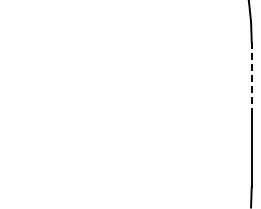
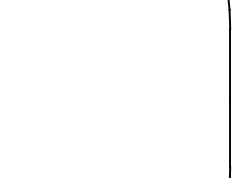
line: (251, 77) -> (229, 62), dashed -> solid

